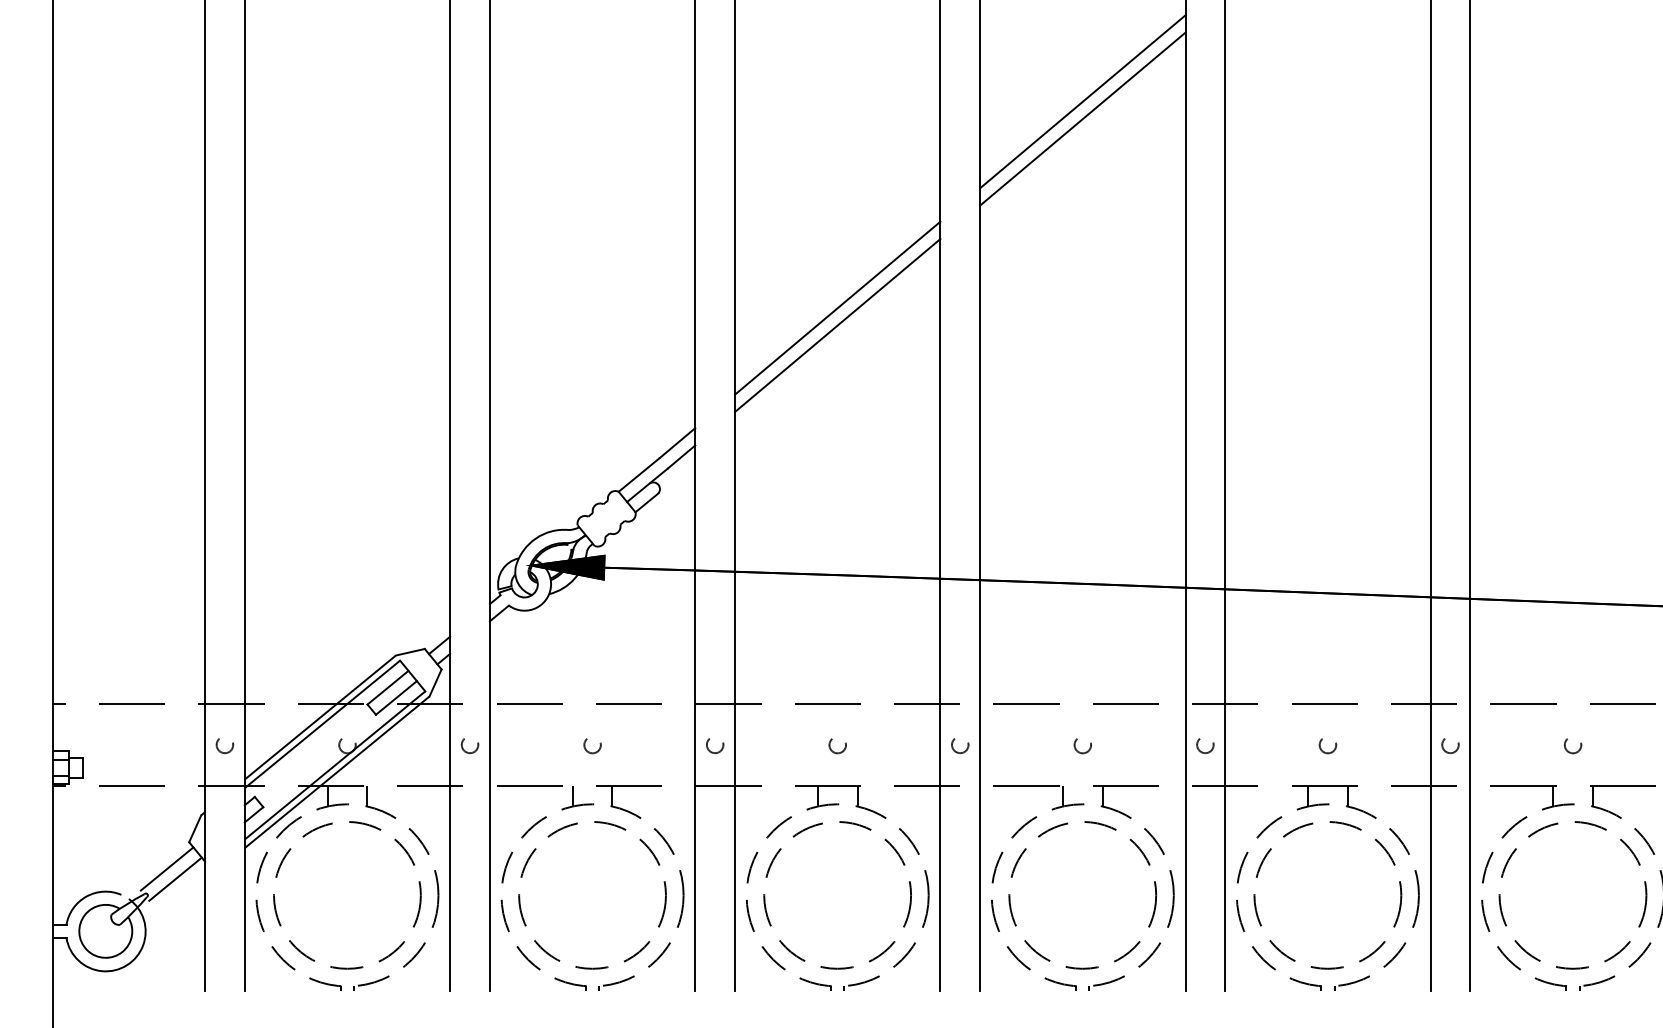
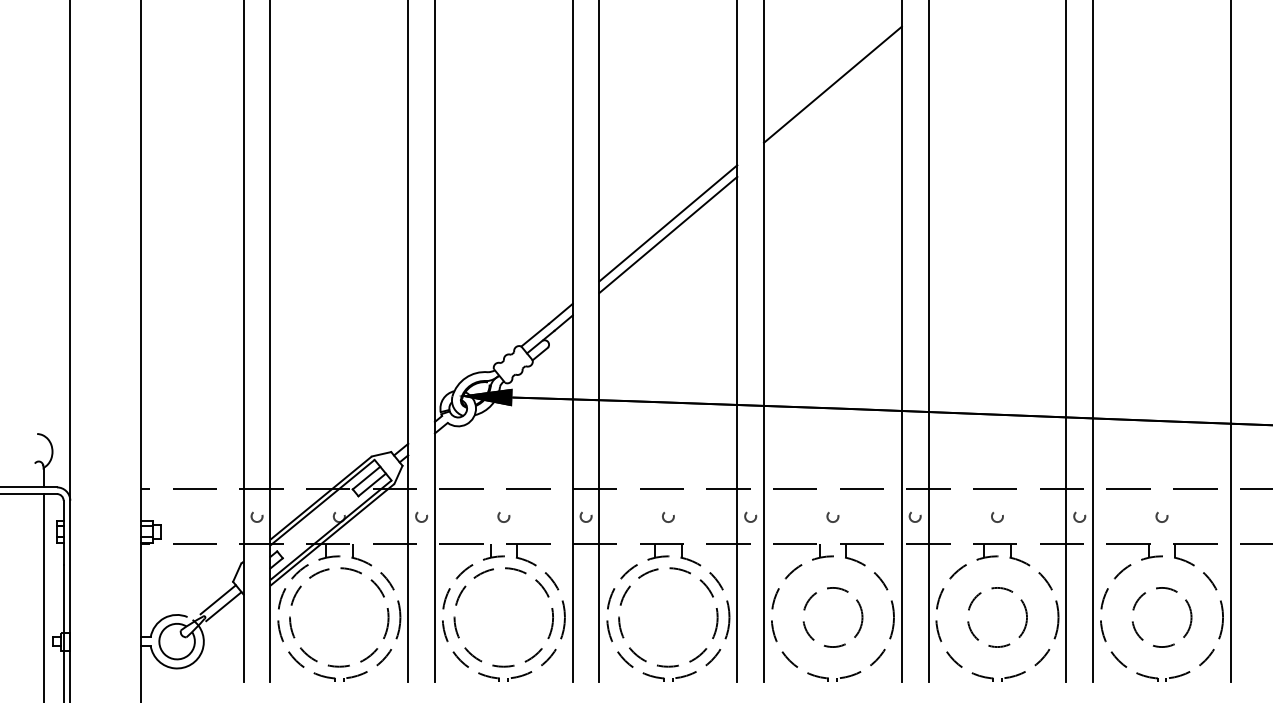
line: (1082, 119) -> (832, 96), removed
circle: (1082, 895) -> (832, 617), size x0.6
circle: (1328, 895) -> (997, 617), size x0.6
circle: (1572, 895) -> (1161, 617), size x0.6

